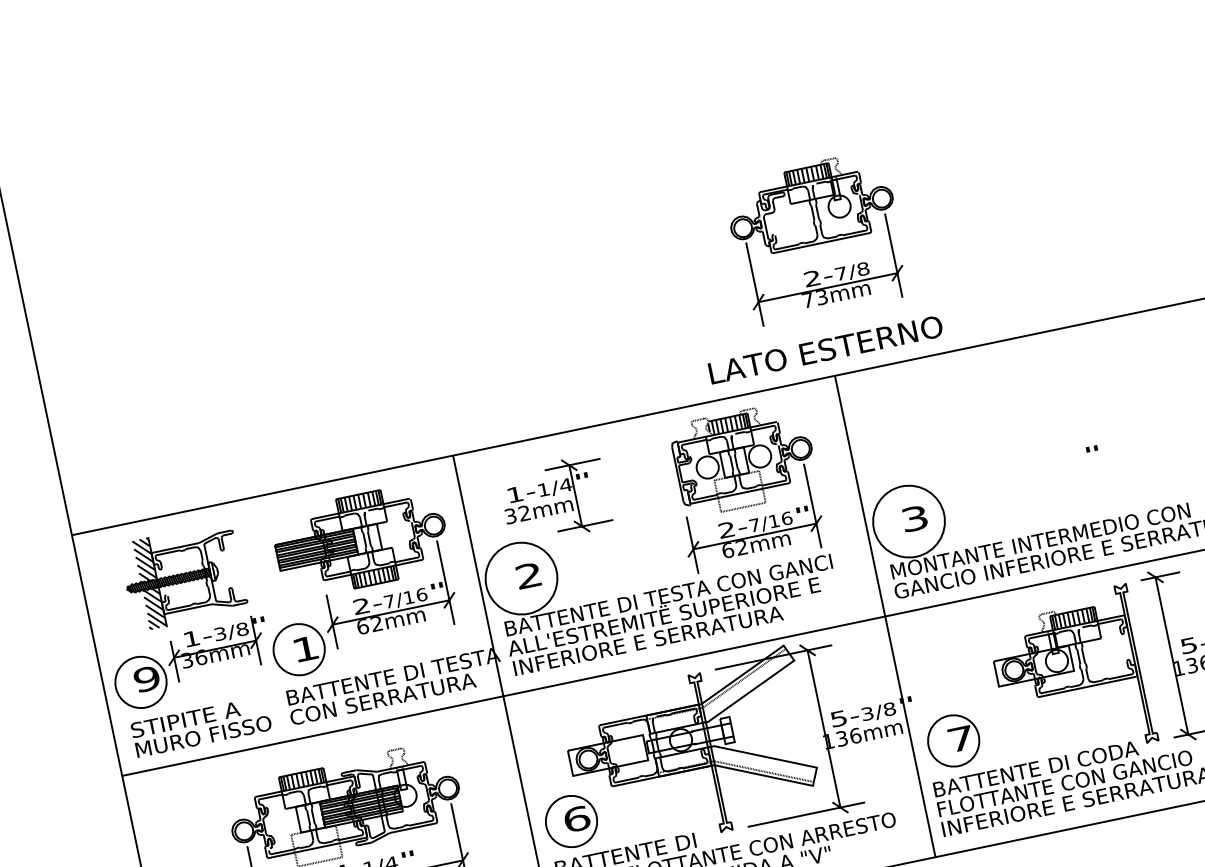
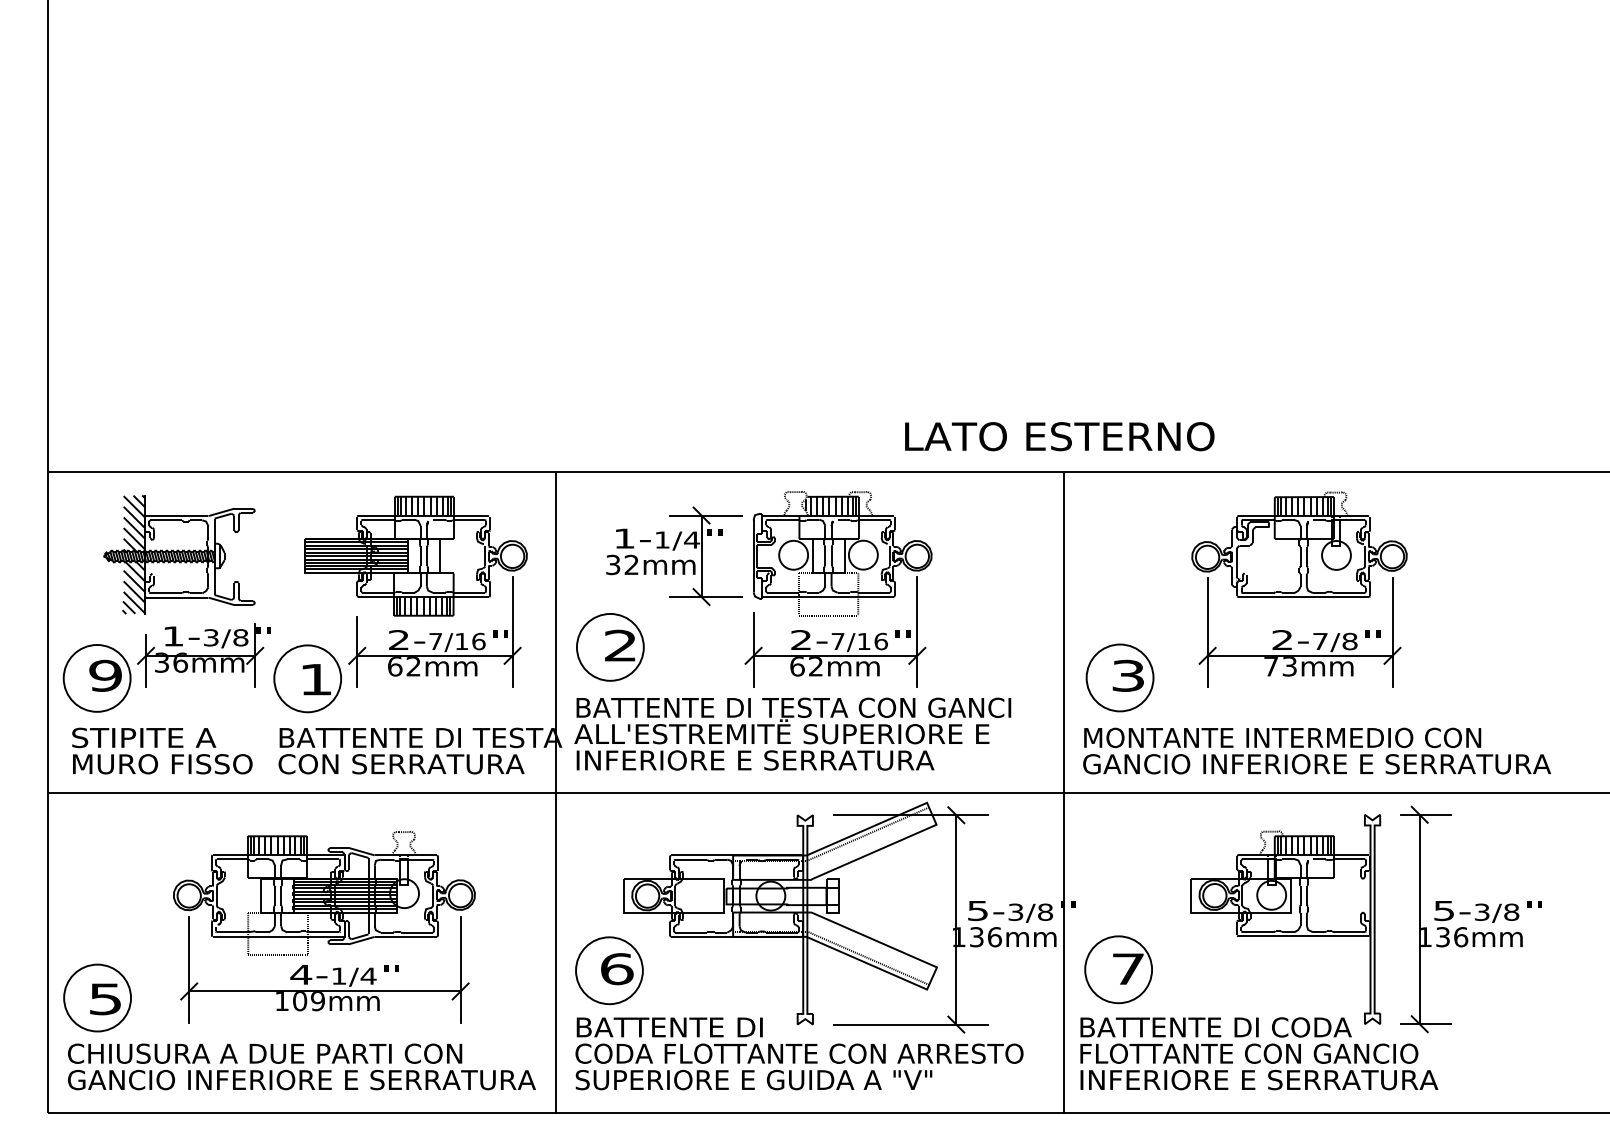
part: (817, 237) -> (1299, 589), moved
part: (746, 486) -> (838, 589), moved
circle: (908, 521) -> (1119, 677), size x0.71
circle: (520, 578) -> (609, 646), size x0.71

